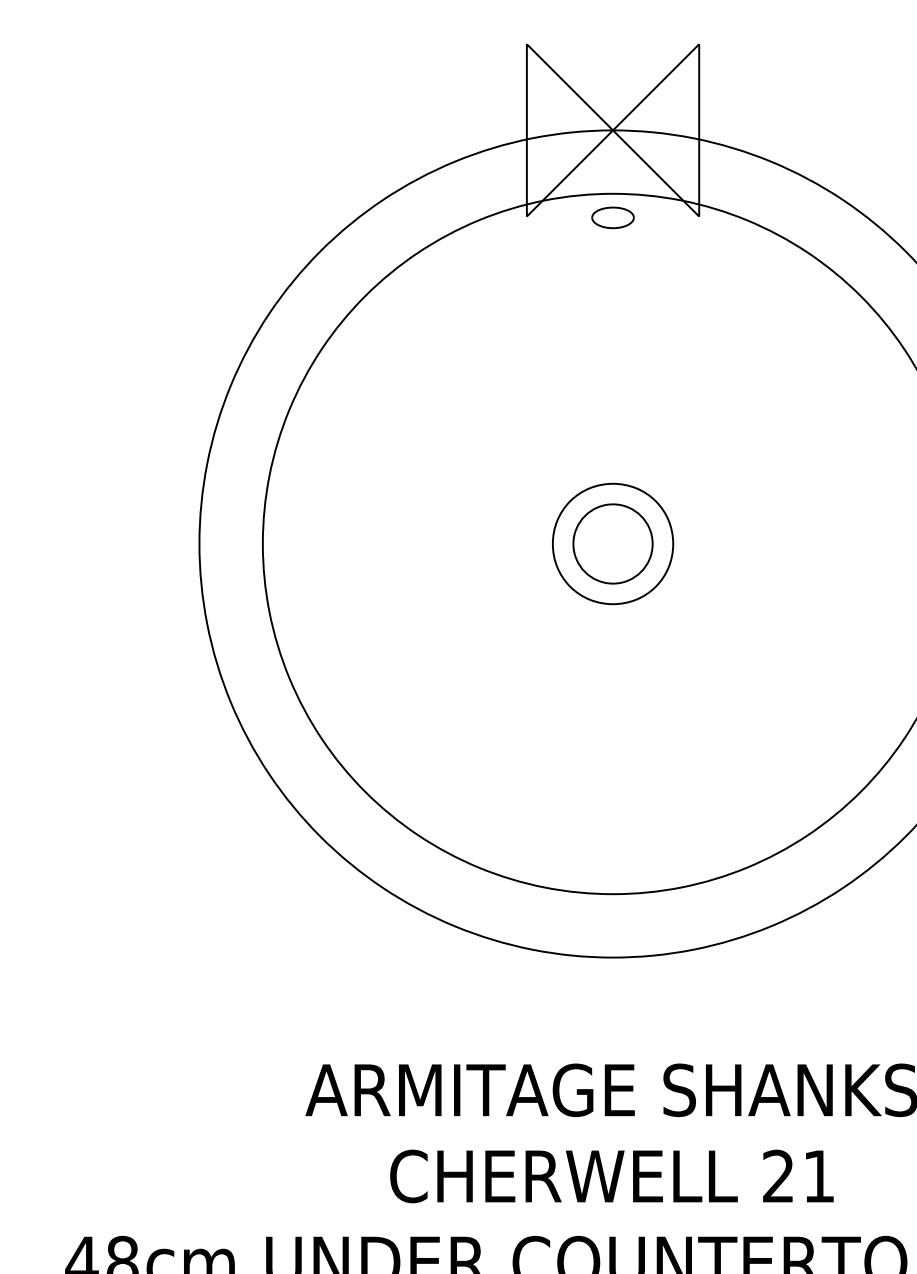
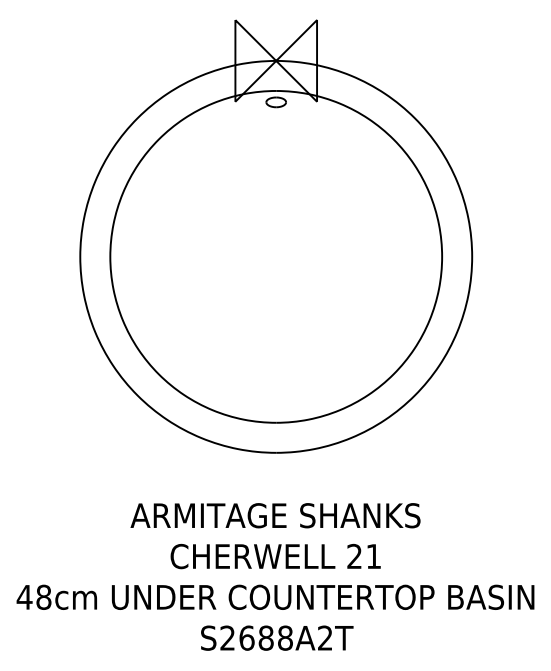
part: (611, 543) -> (275, 256), removed

